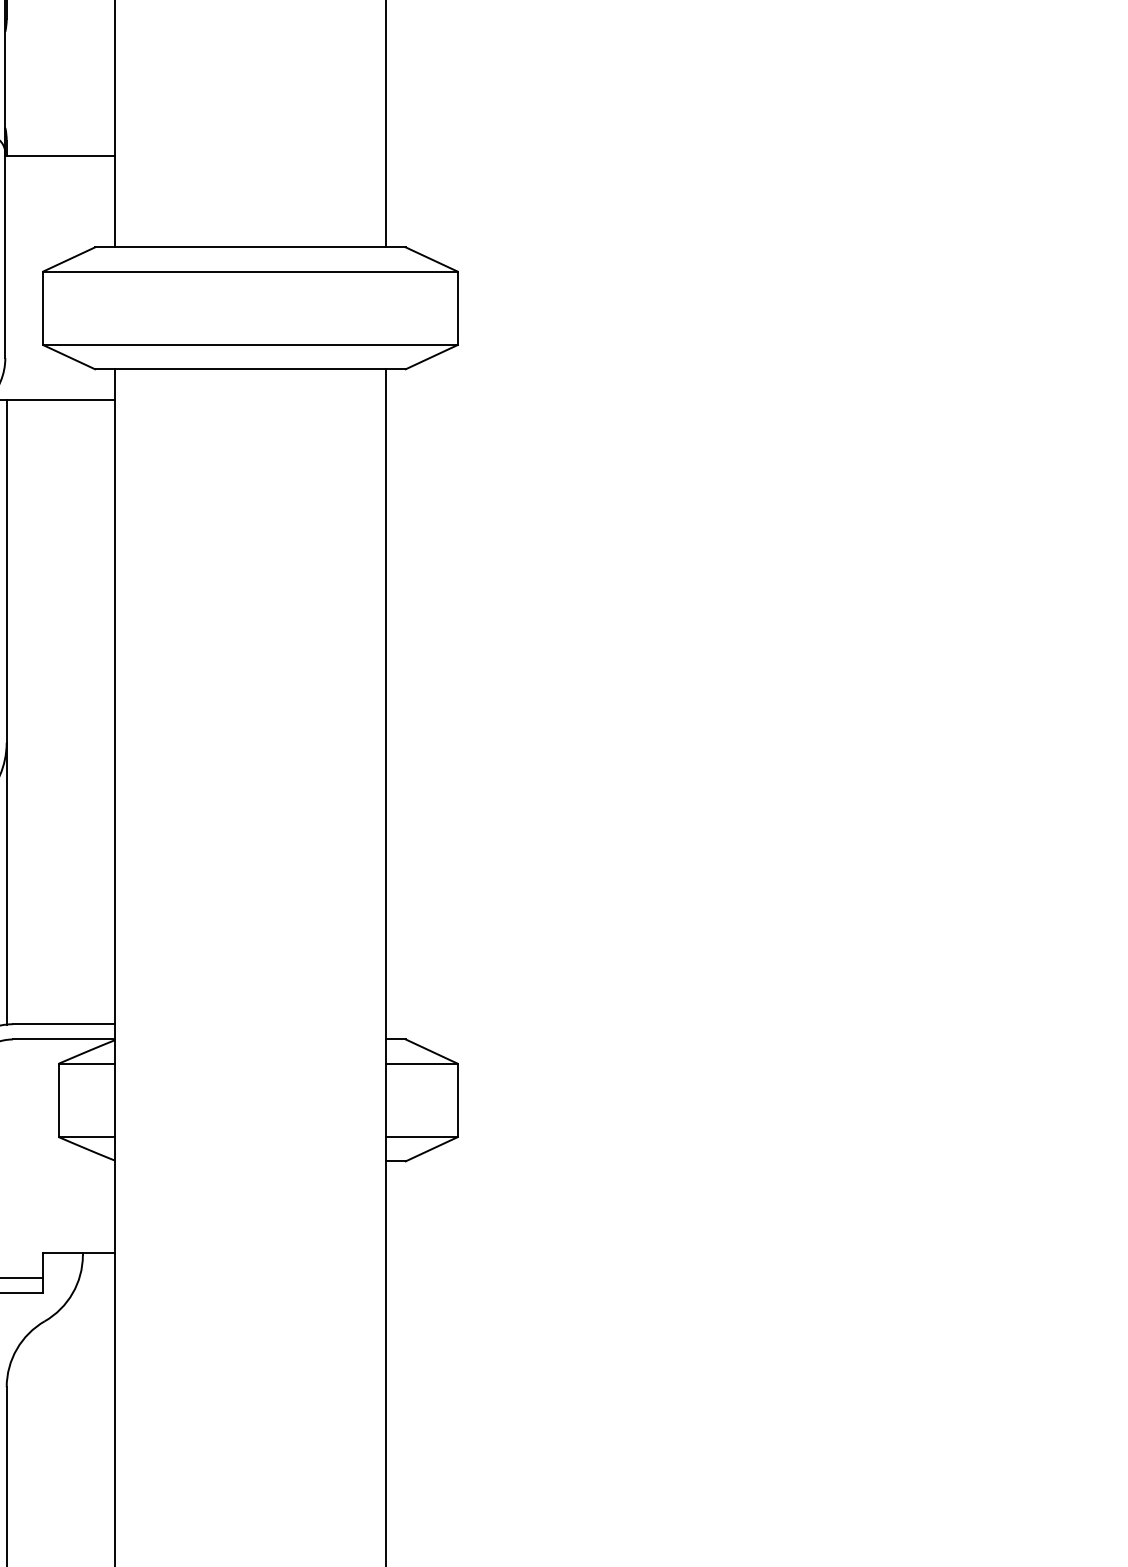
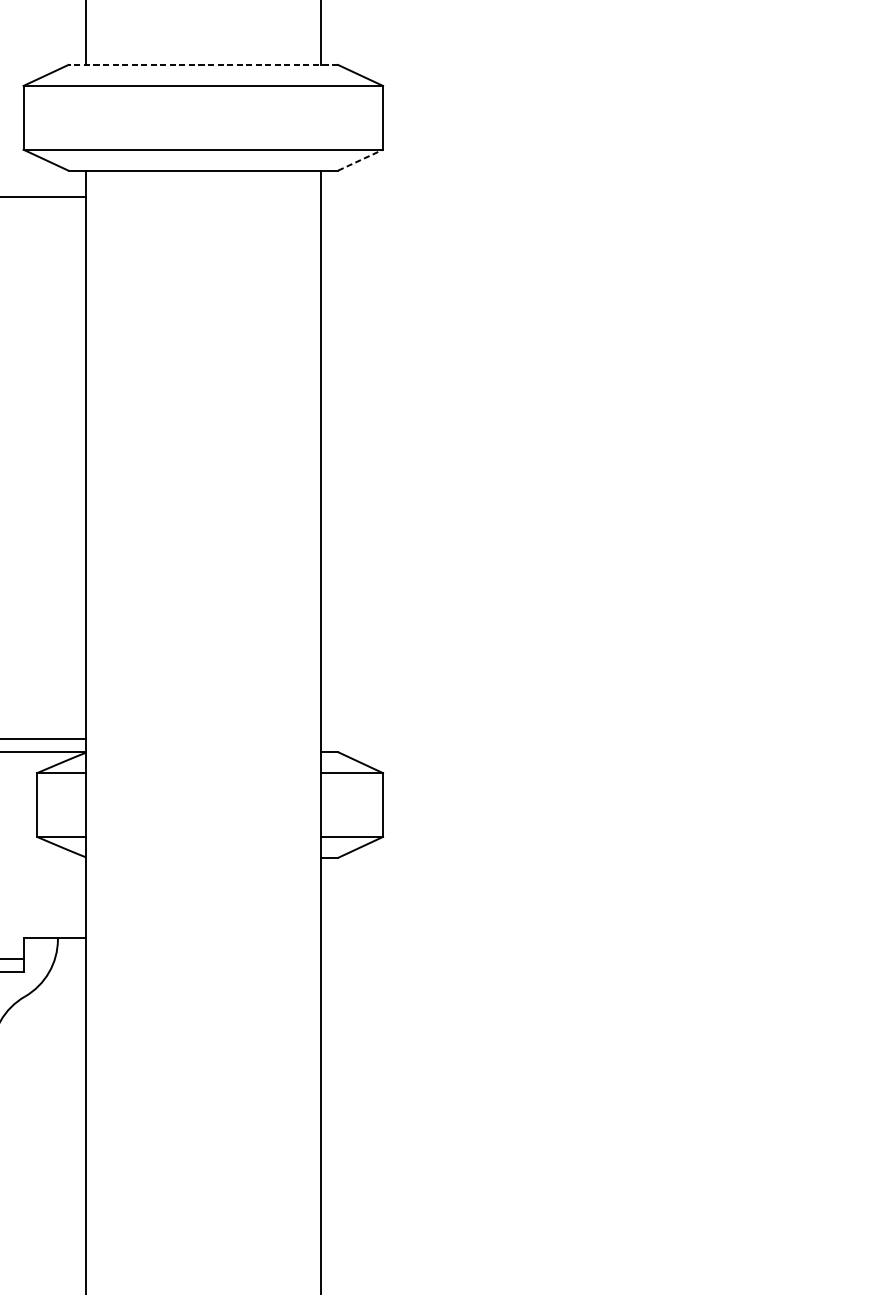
line: (249, 247) -> (202, 65), solid -> dashed
line: (431, 357) -> (360, 160), solid -> dashed

